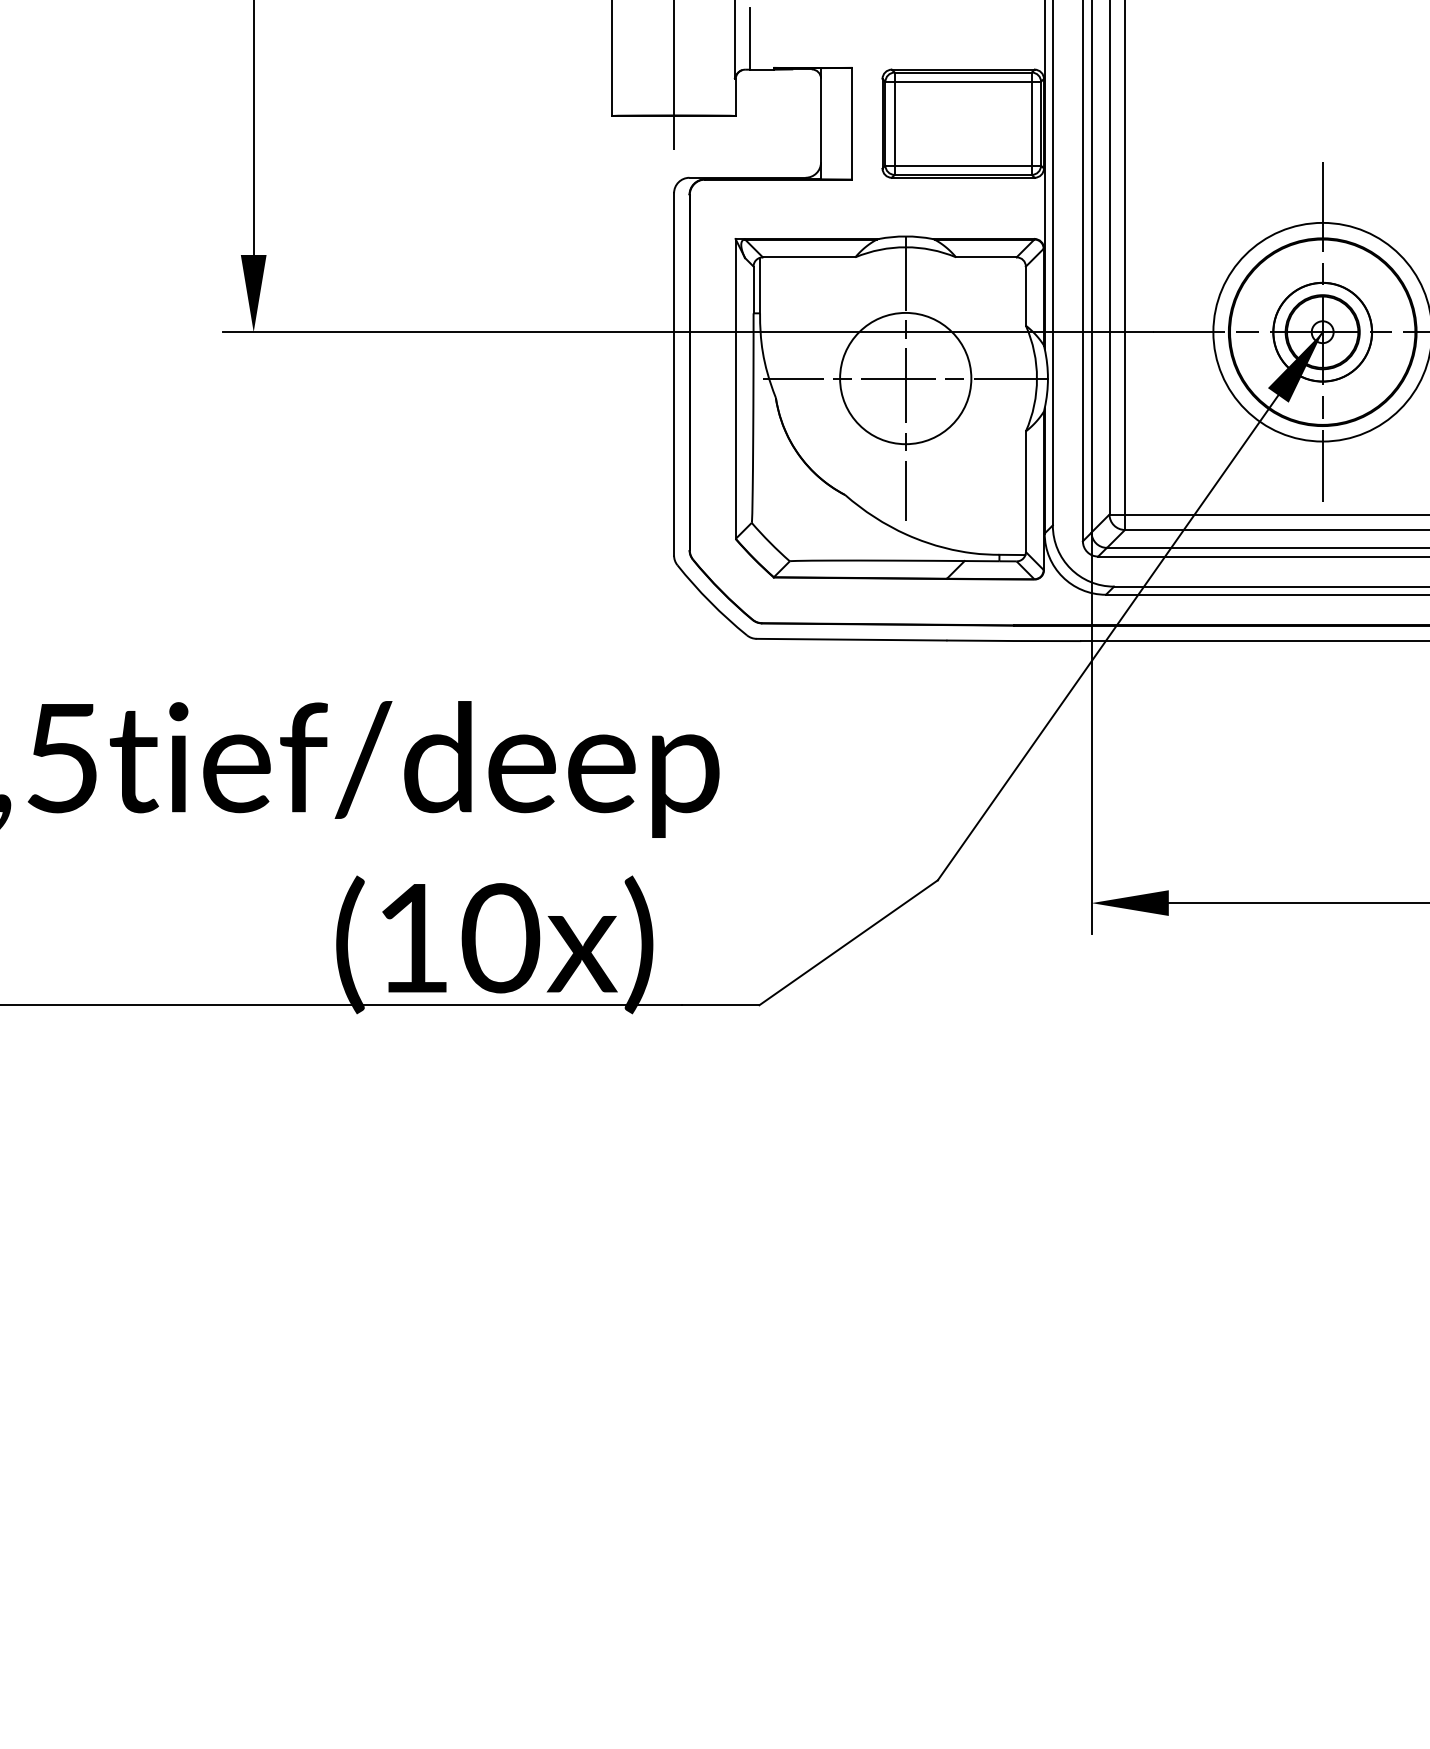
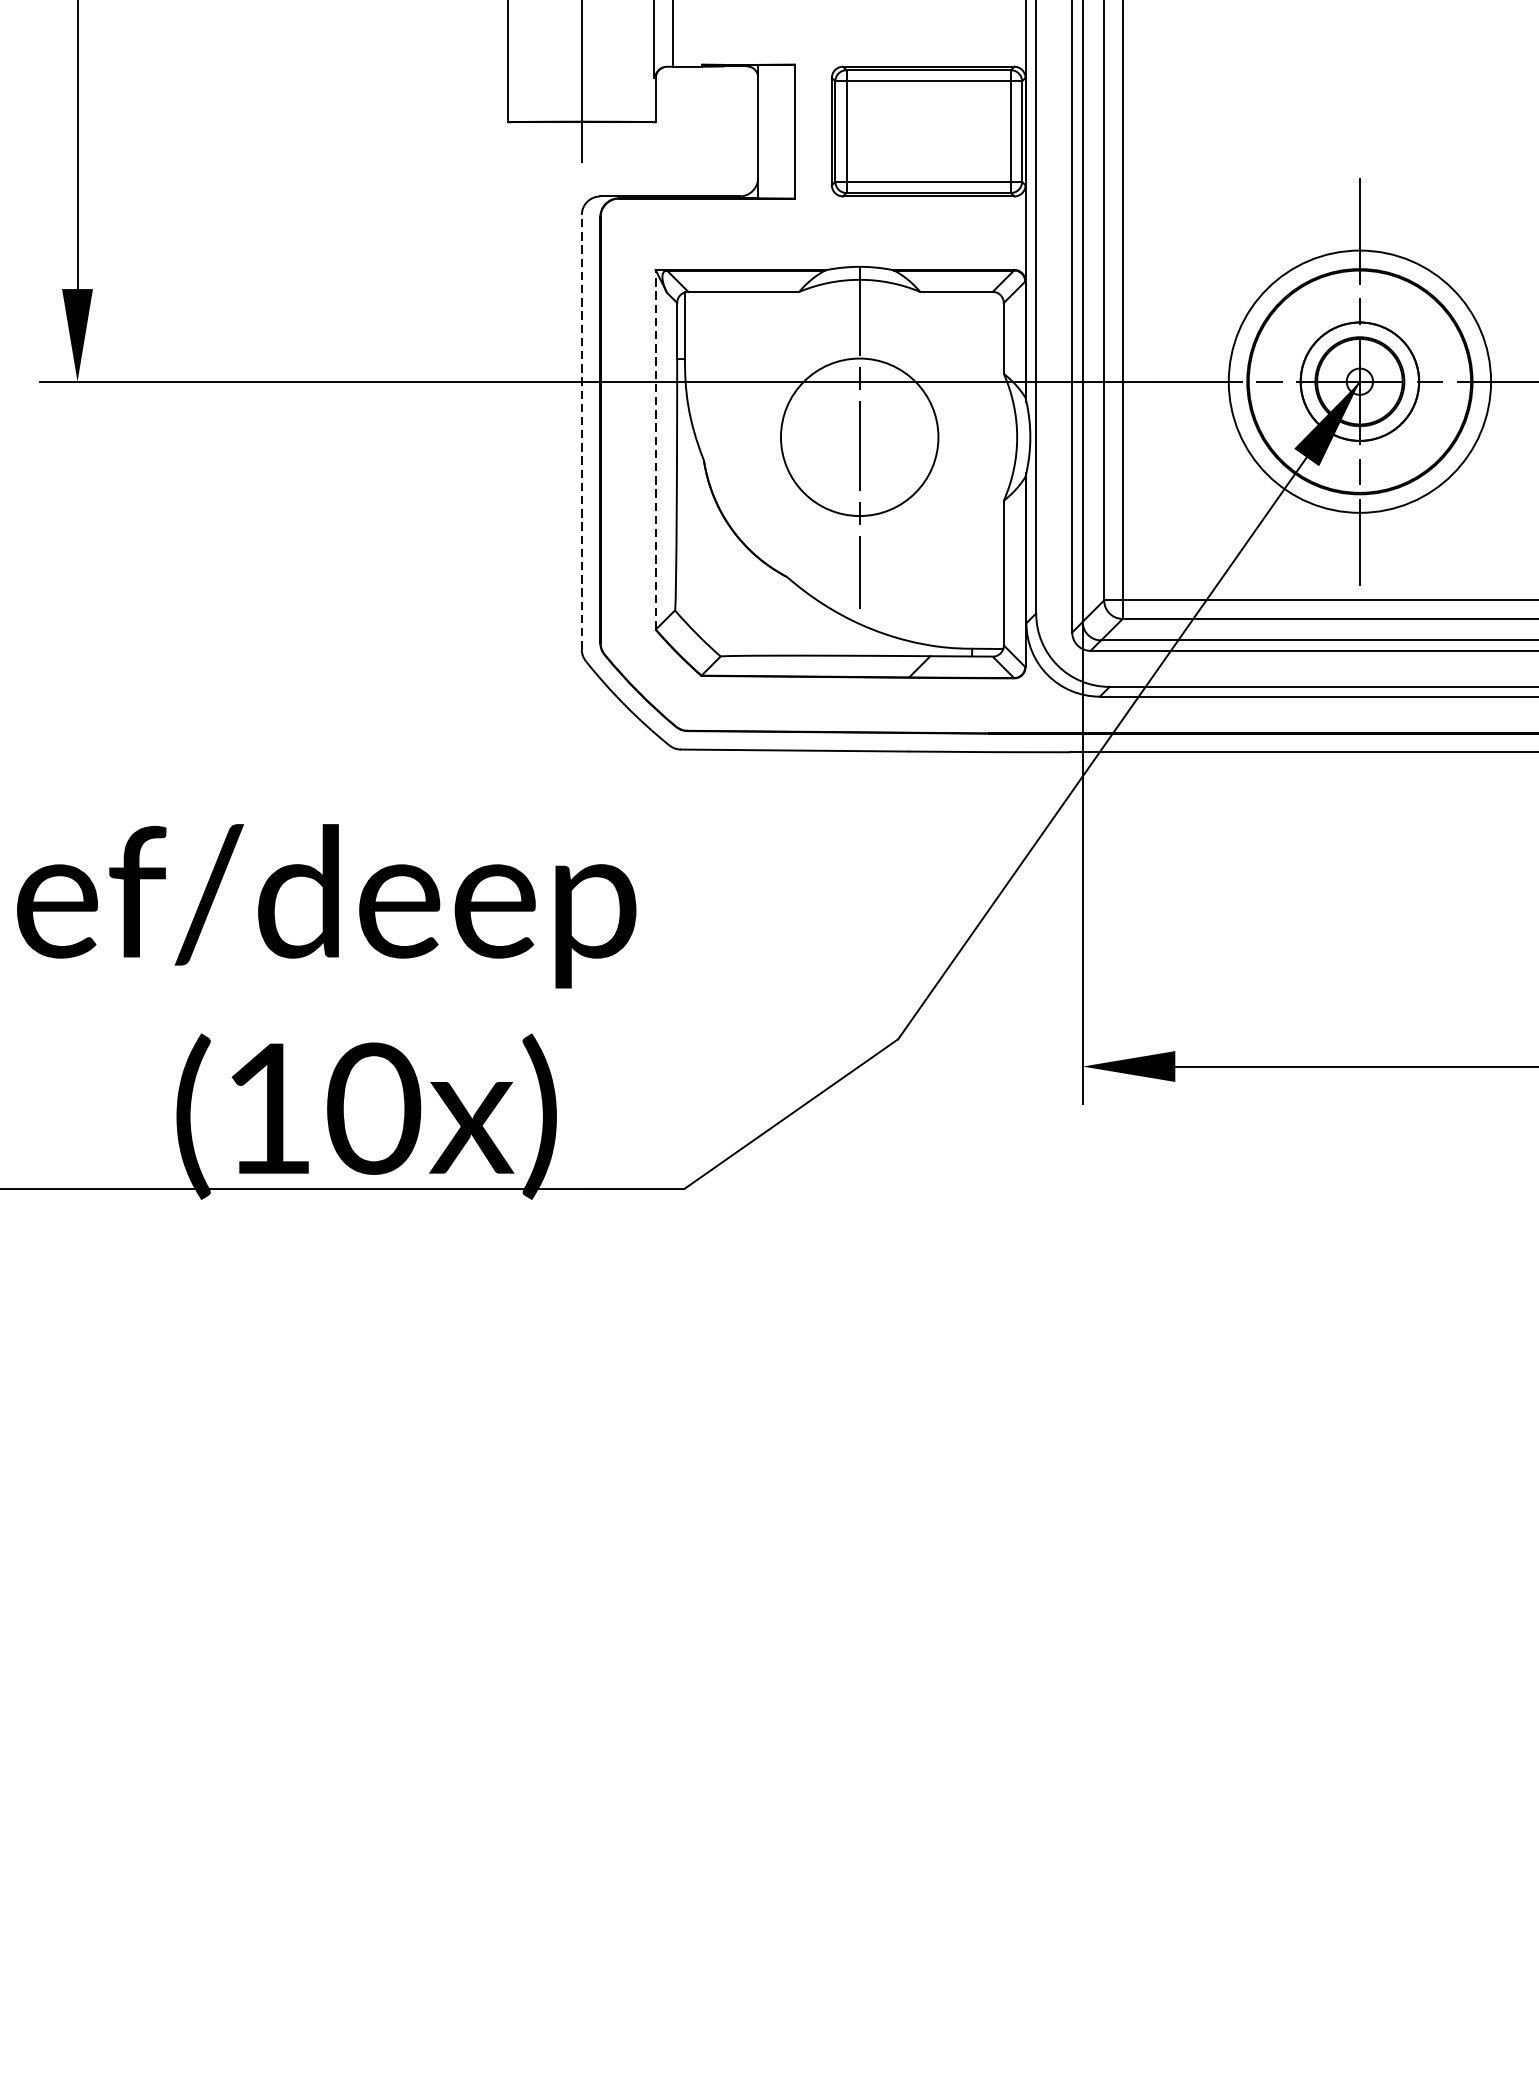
line: (674, 373) -> (582, 431), solid -> dashed
line: (905, 378) -> (859, 437), removed
line: (735, 388) -> (655, 449), solid -> dashed

